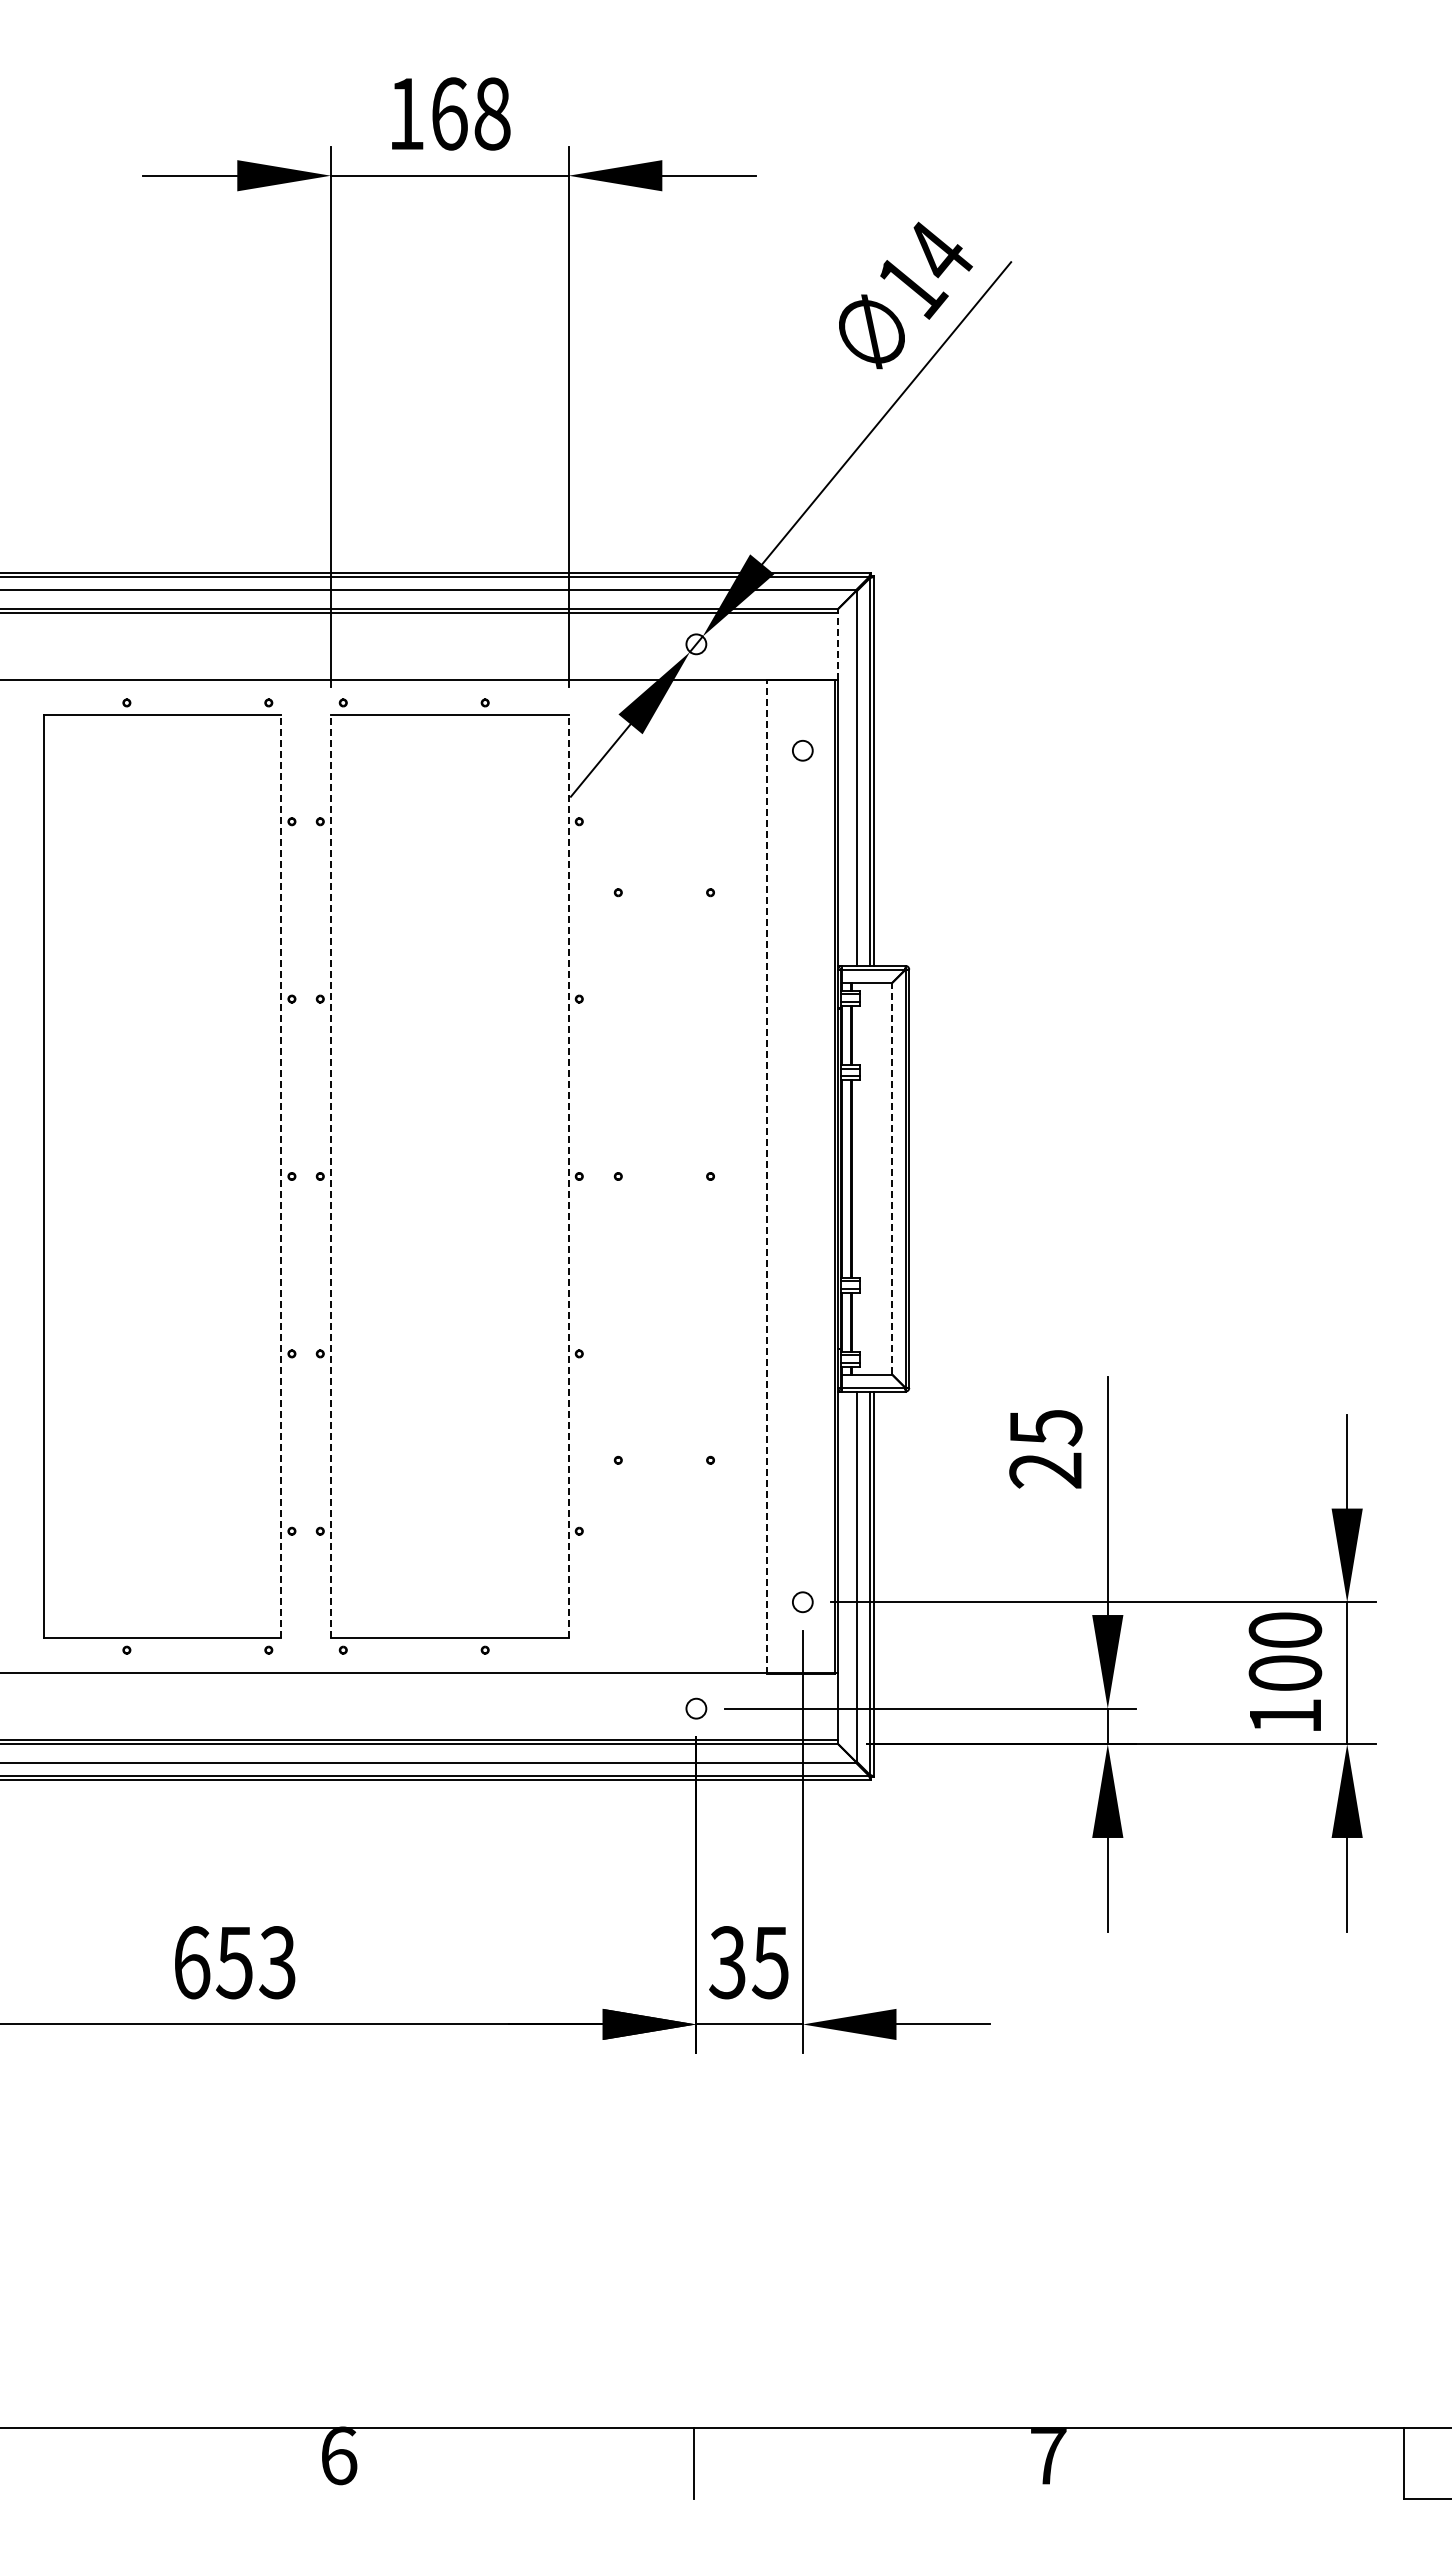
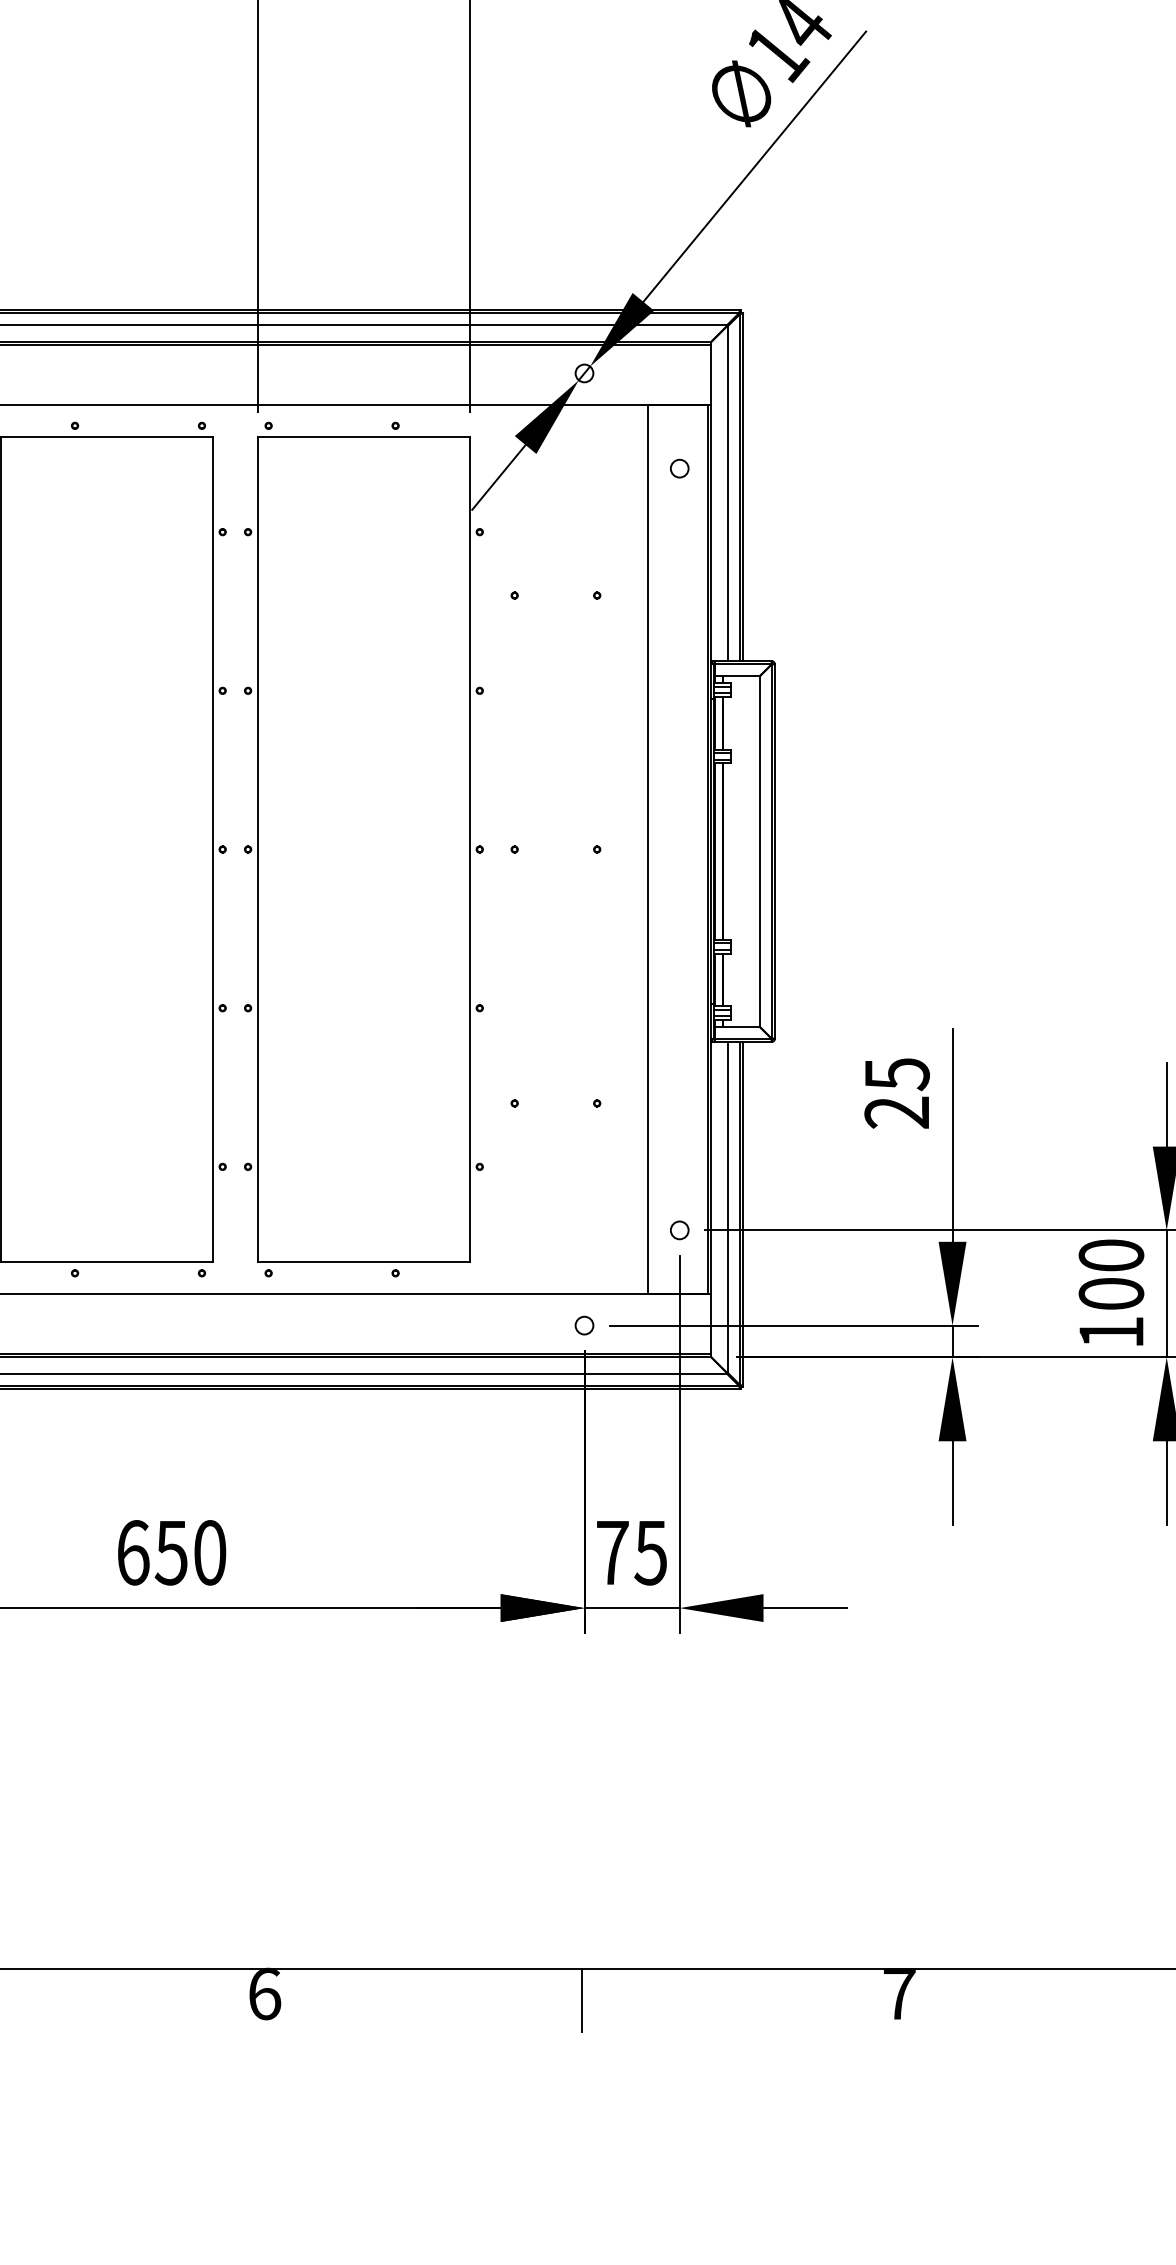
line: (838, 646) -> (711, 375), dashed -> solid
line: (281, 1176) -> (213, 849), dashed -> solid
line: (330, 1176) -> (257, 849), dashed -> solid
line: (568, 1176) -> (470, 849), dashed -> solid
line: (767, 1176) -> (648, 849), dashed -> solid
line: (892, 1178) -> (759, 851), dashed -> solid
text: (277, 1962) -> (209, 1552), 653 -> 650
text: (727, 1962) -> (612, 1552), 35 -> 75

